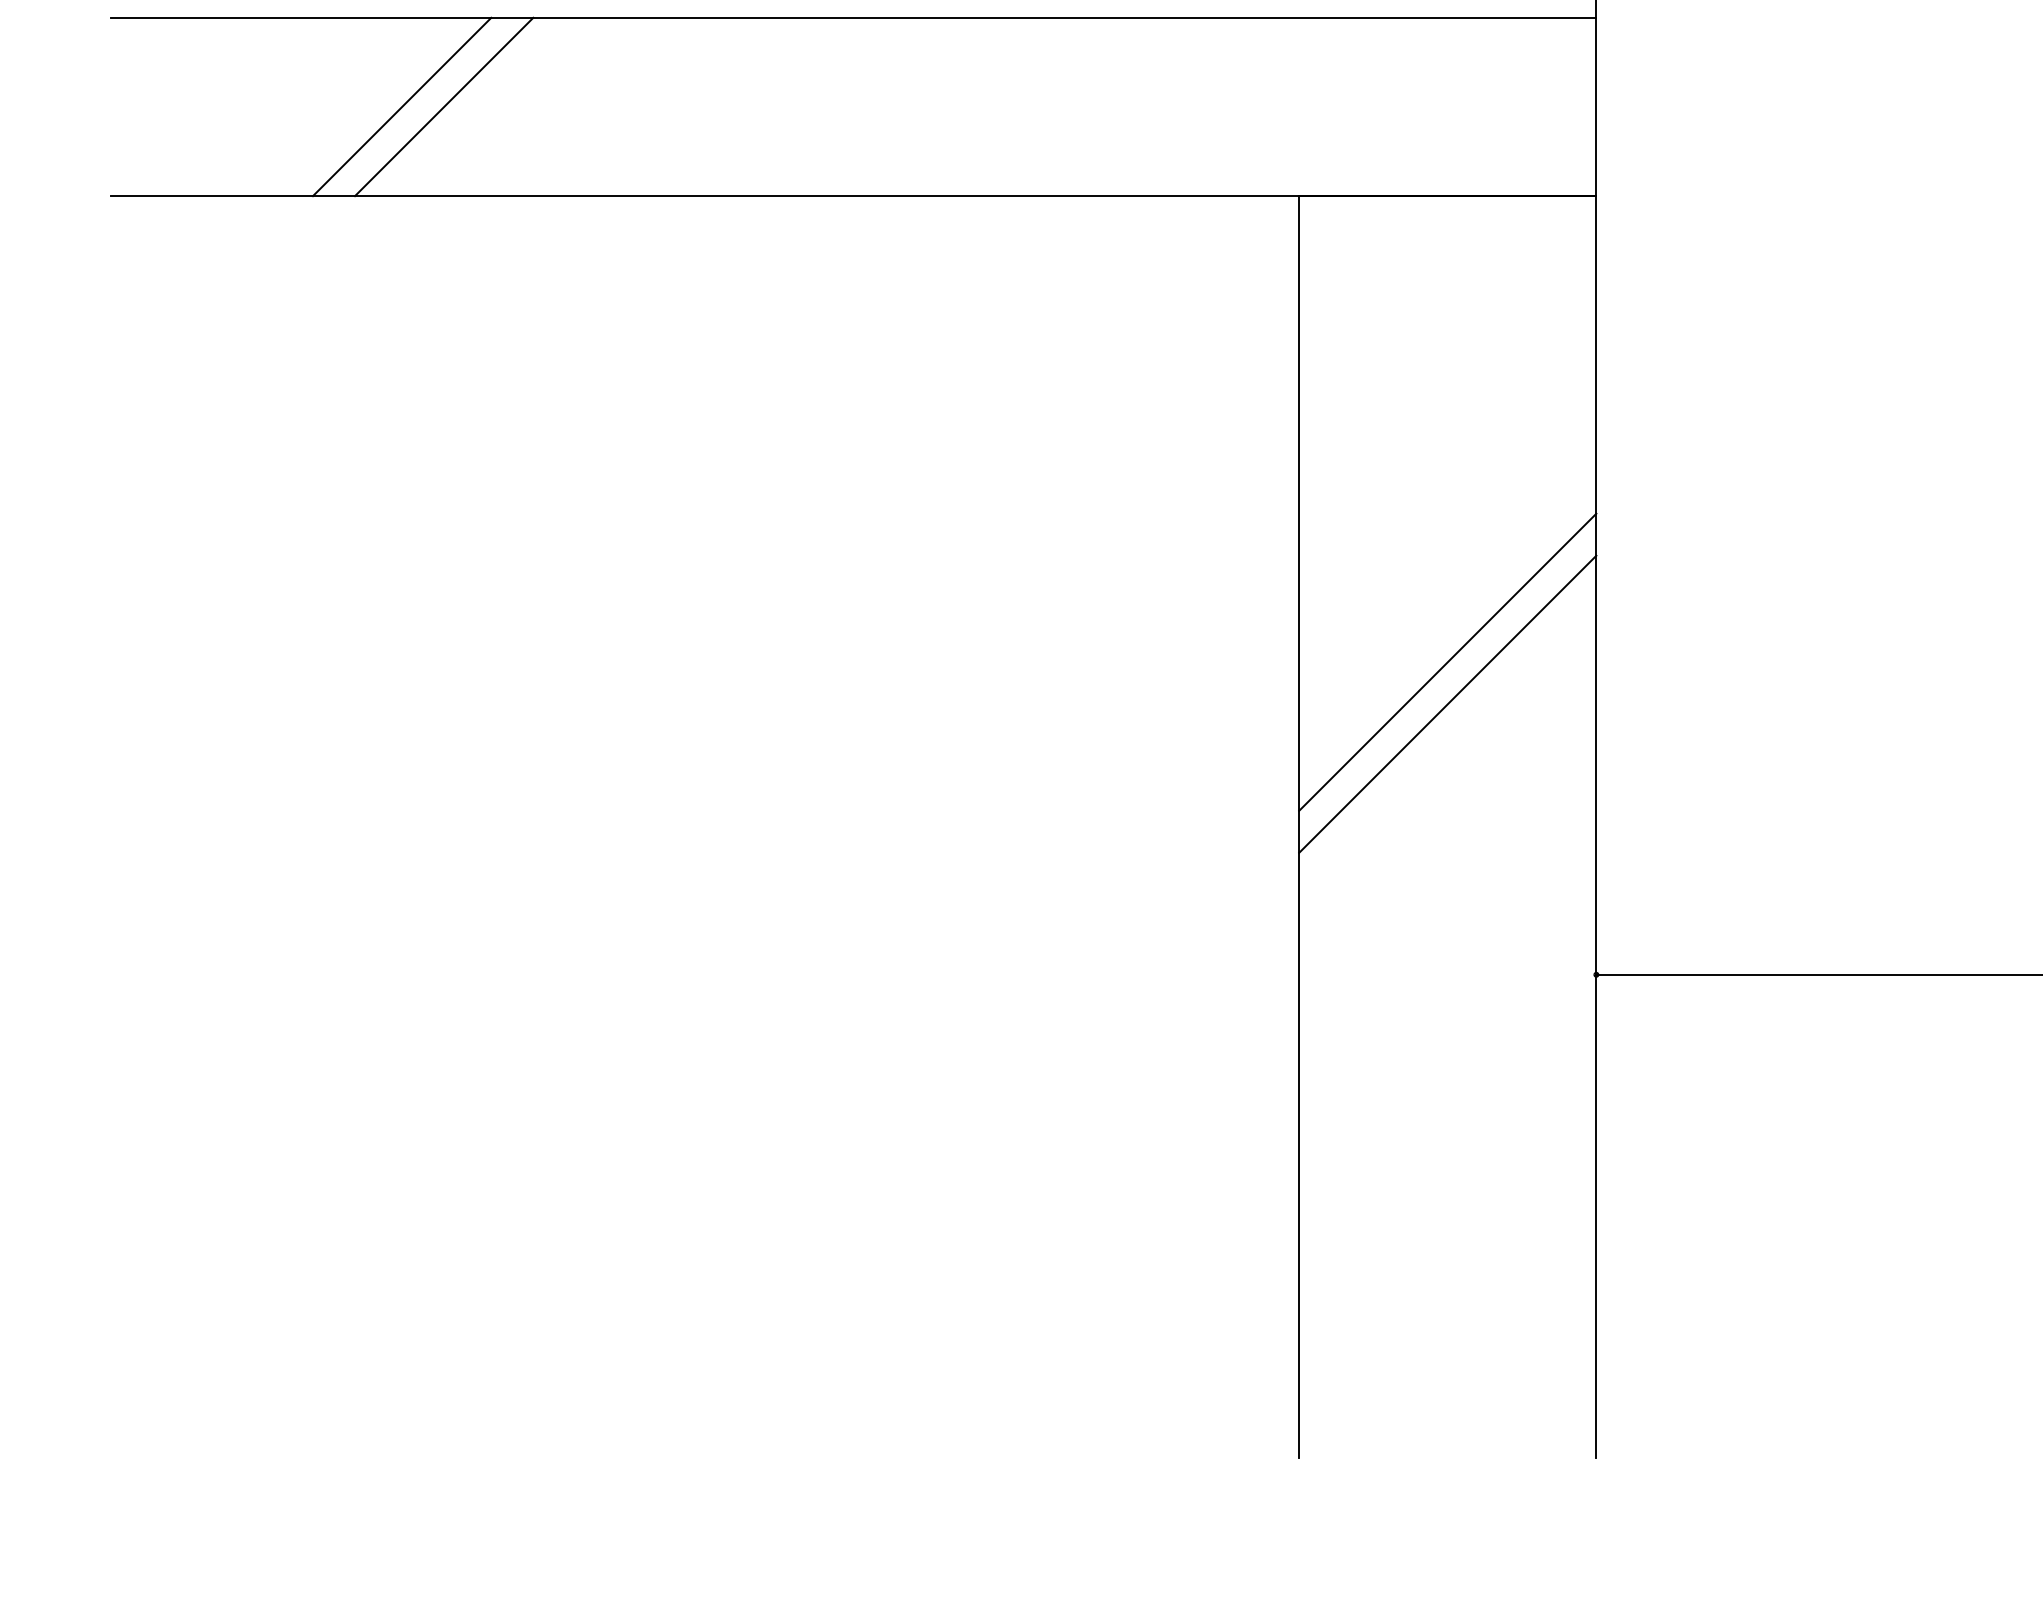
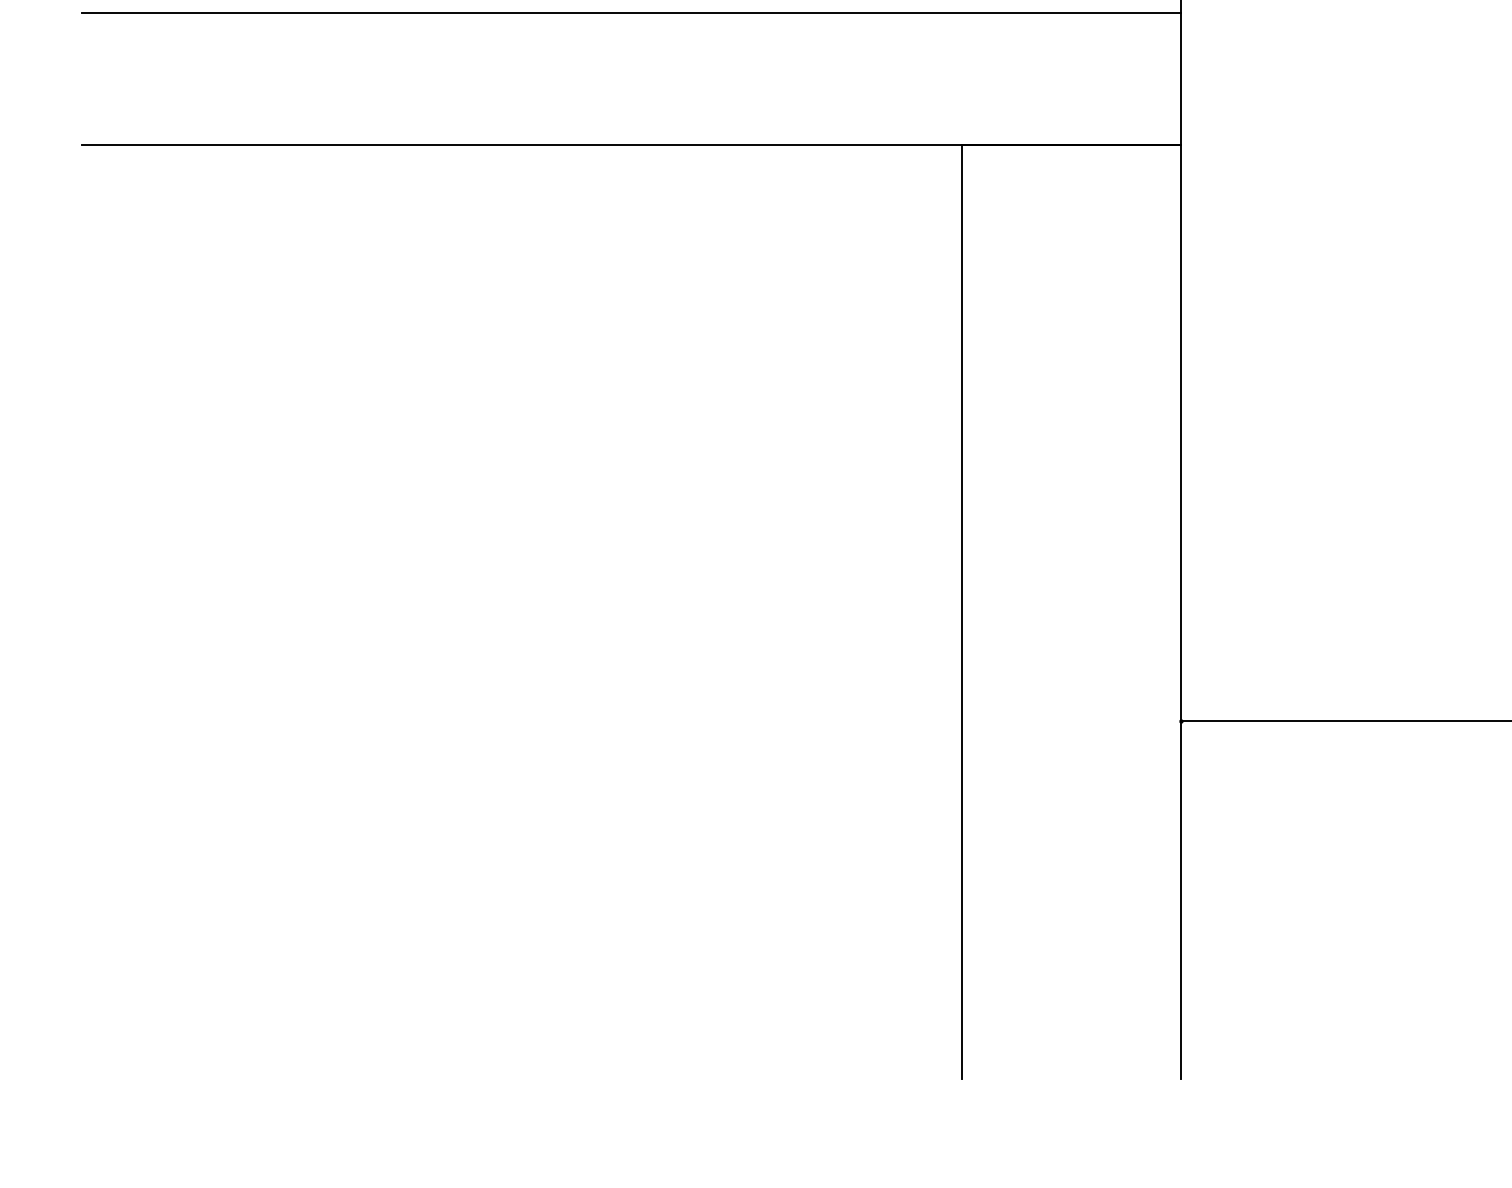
line: (401, 107) -> (297, 79), removed
line: (443, 107) -> (328, 79), removed
line: (1447, 662) -> (1071, 490), removed
line: (1447, 704) -> (1071, 521), removed

